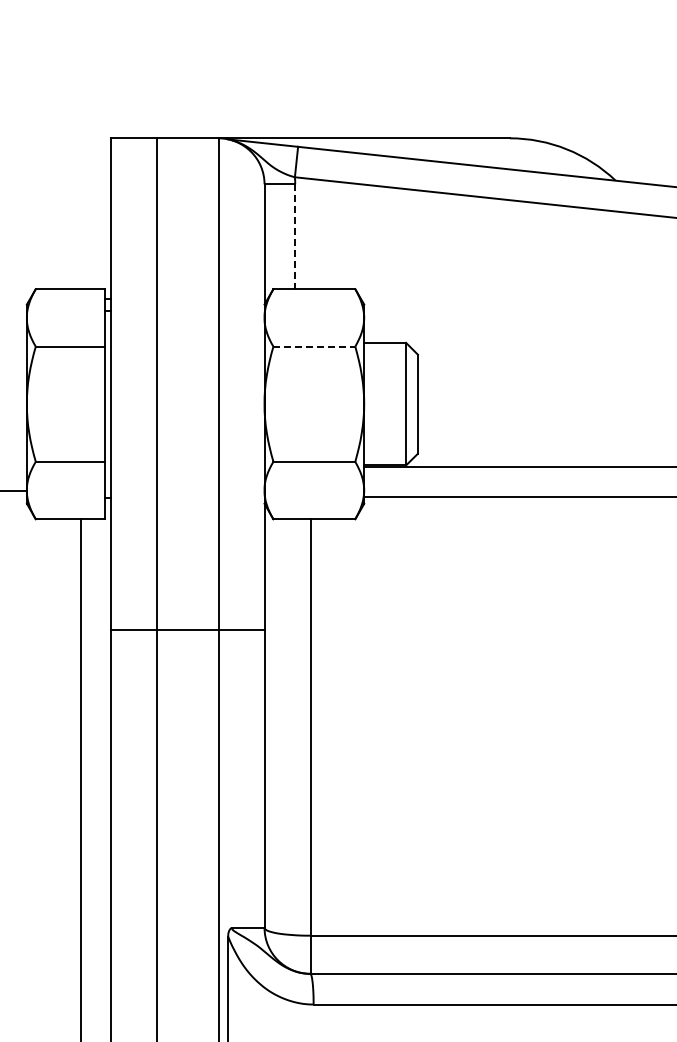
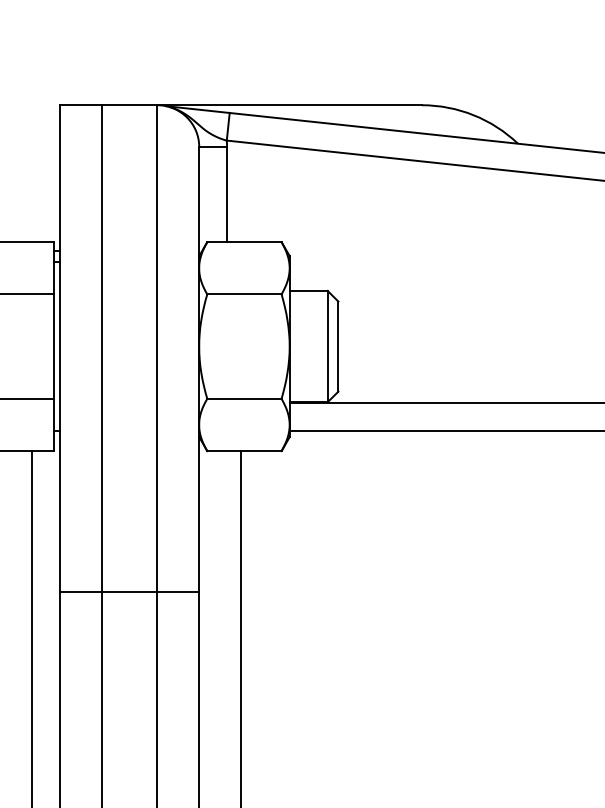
line: (295, 237) -> (227, 195), dashed -> solid
line: (314, 346) -> (244, 294), dashed -> solid
line: (187, 629) -> (129, 591), moved

